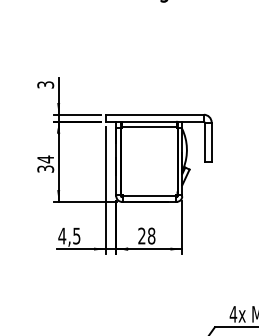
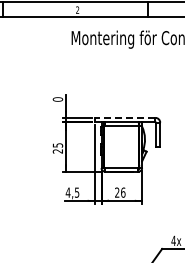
text: (44, 84) -> (57, 99), 3 -> 0
line: (153, 114) -> (124, 117), solid -> dashed
text: (44, 164) -> (57, 148), 34 -> 25
text: (152, 235) -> (123, 192), 28 -> 26

